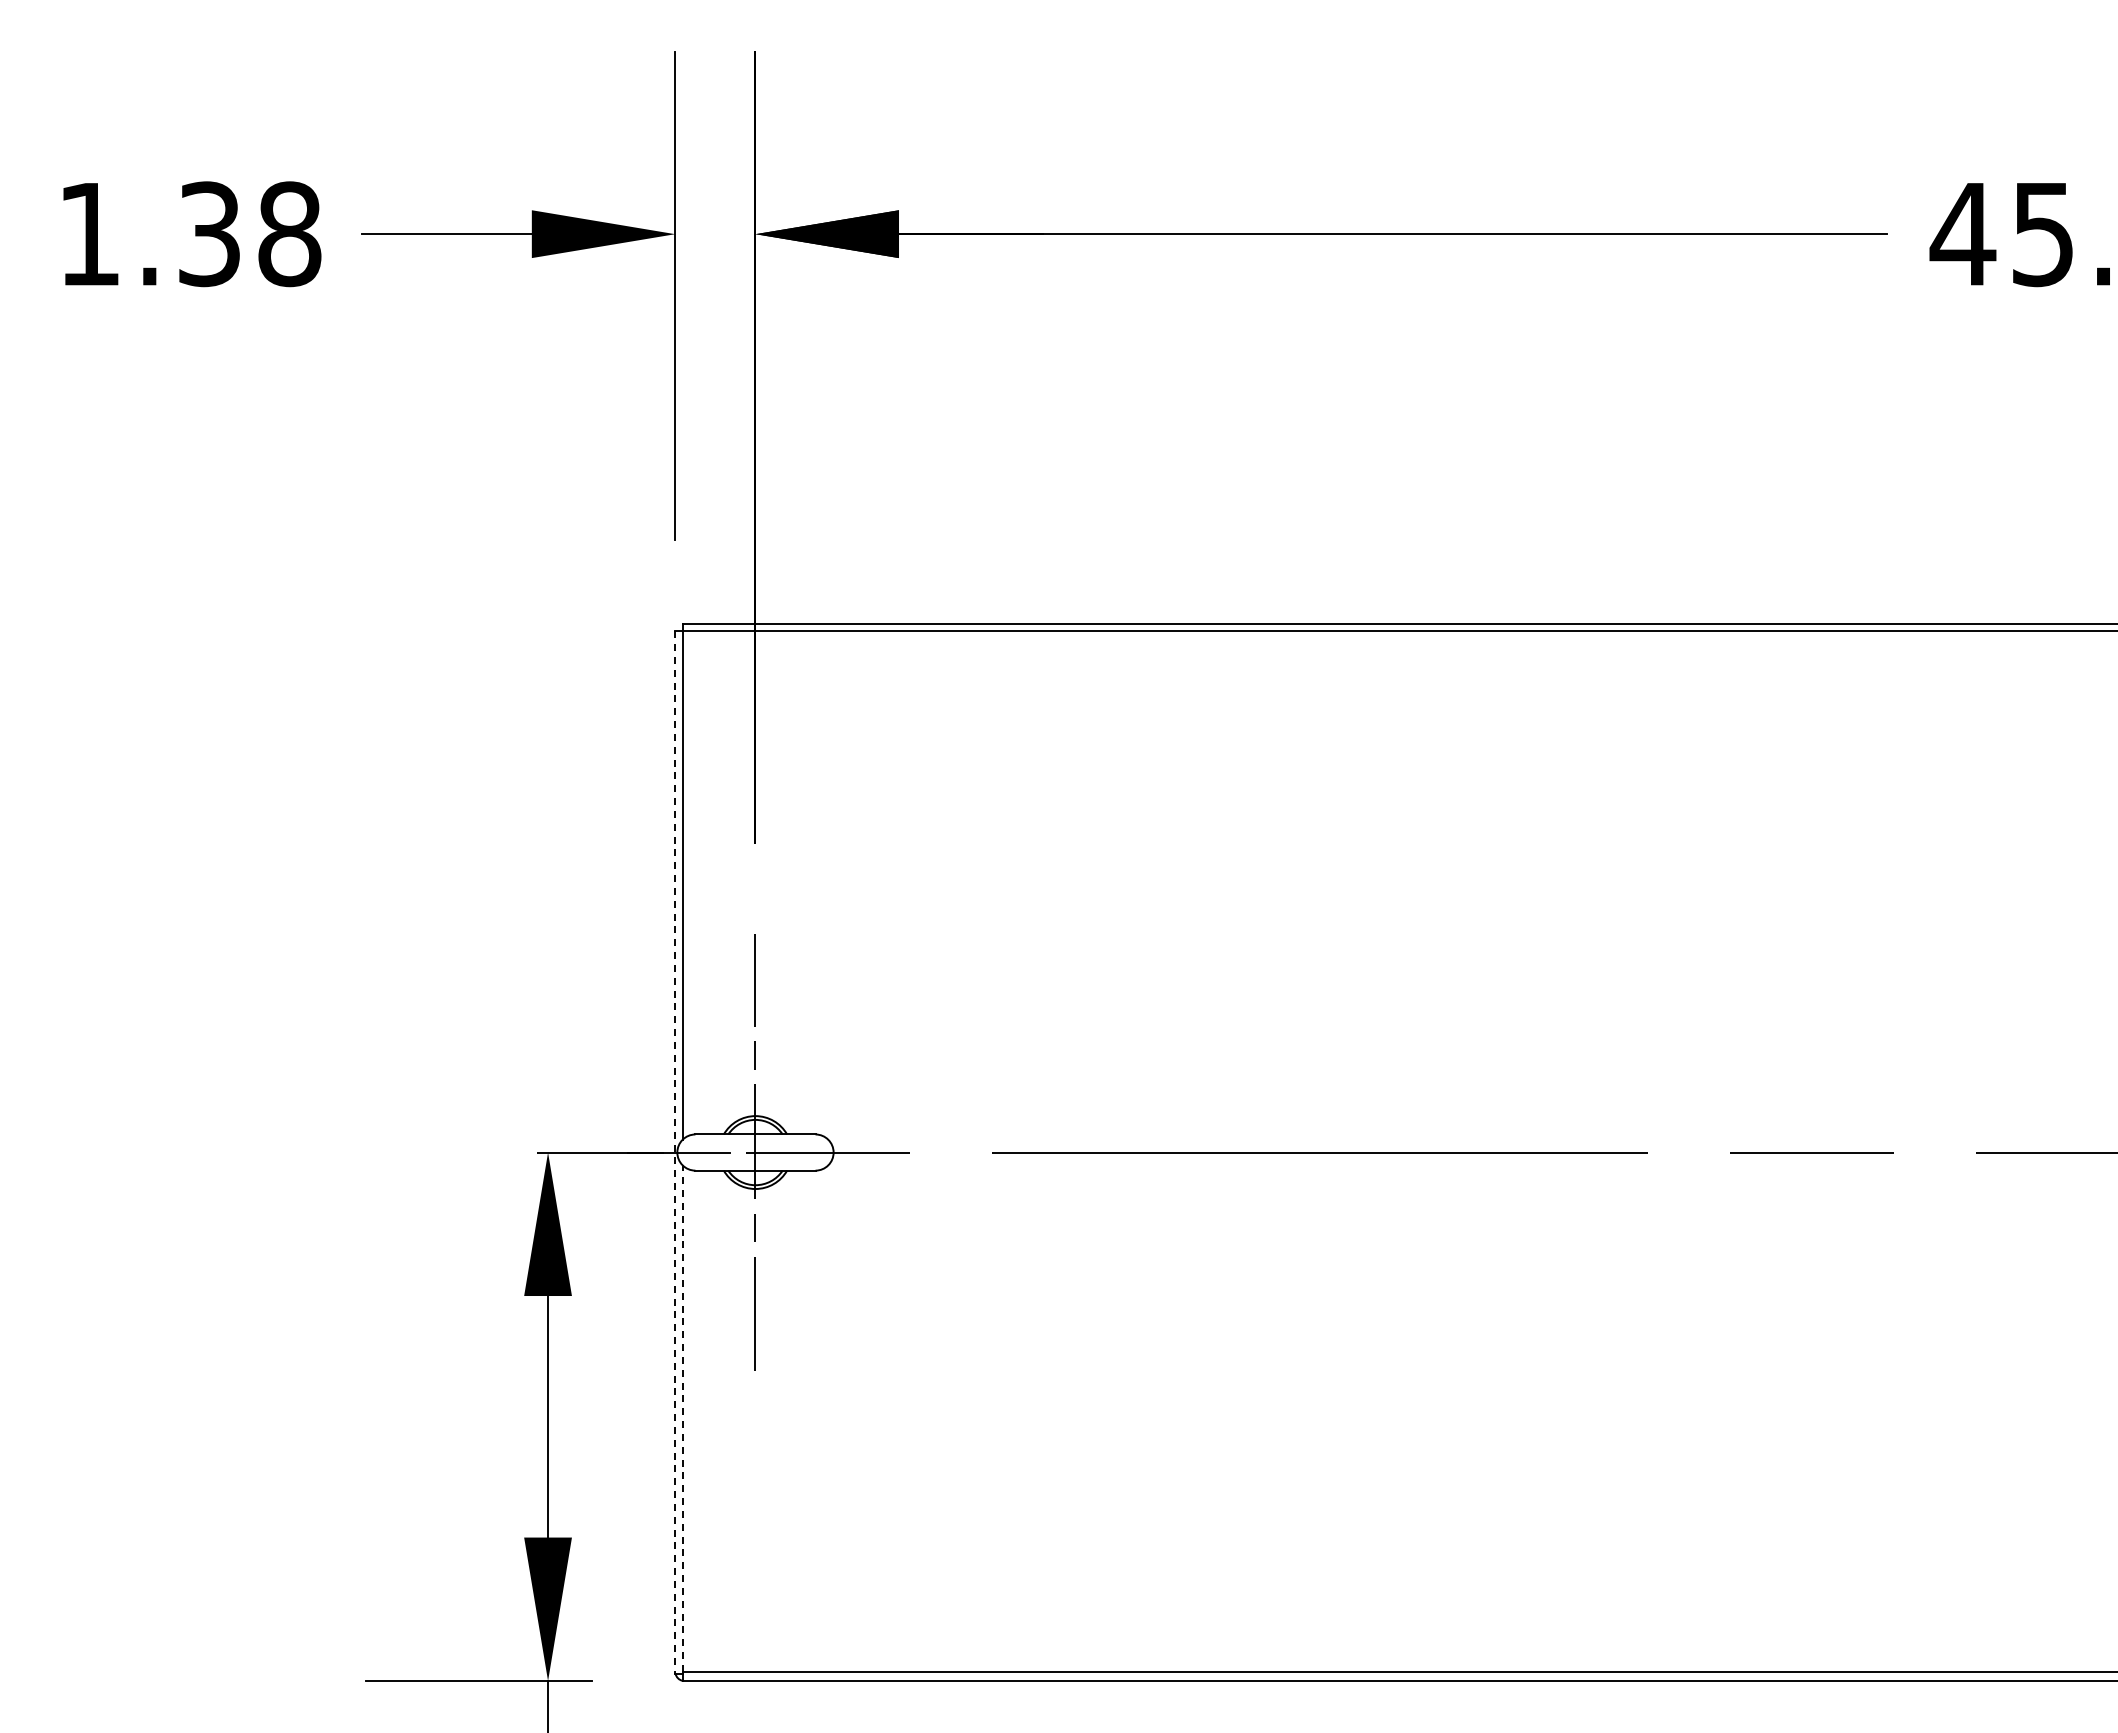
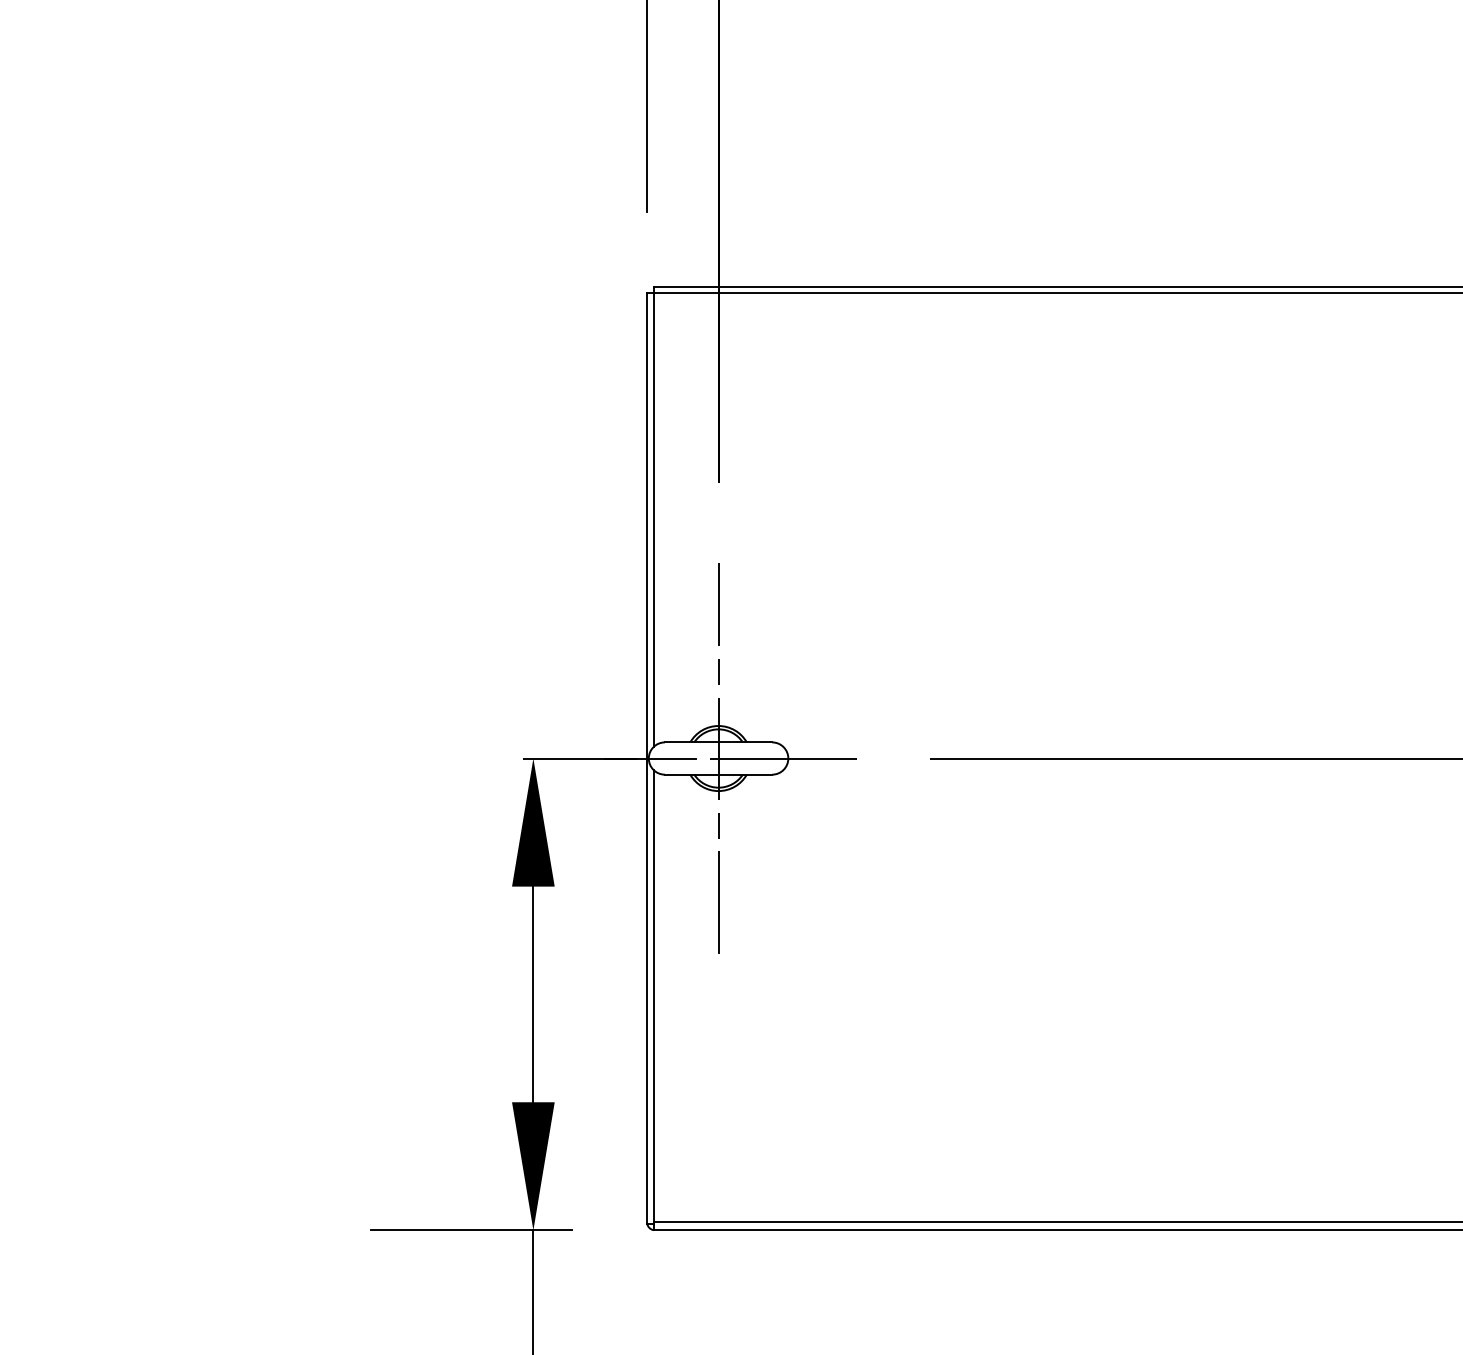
line: (675, 1153) -> (647, 759), dashed -> solid
line: (682, 1418) -> (653, 995), dashed -> solid

